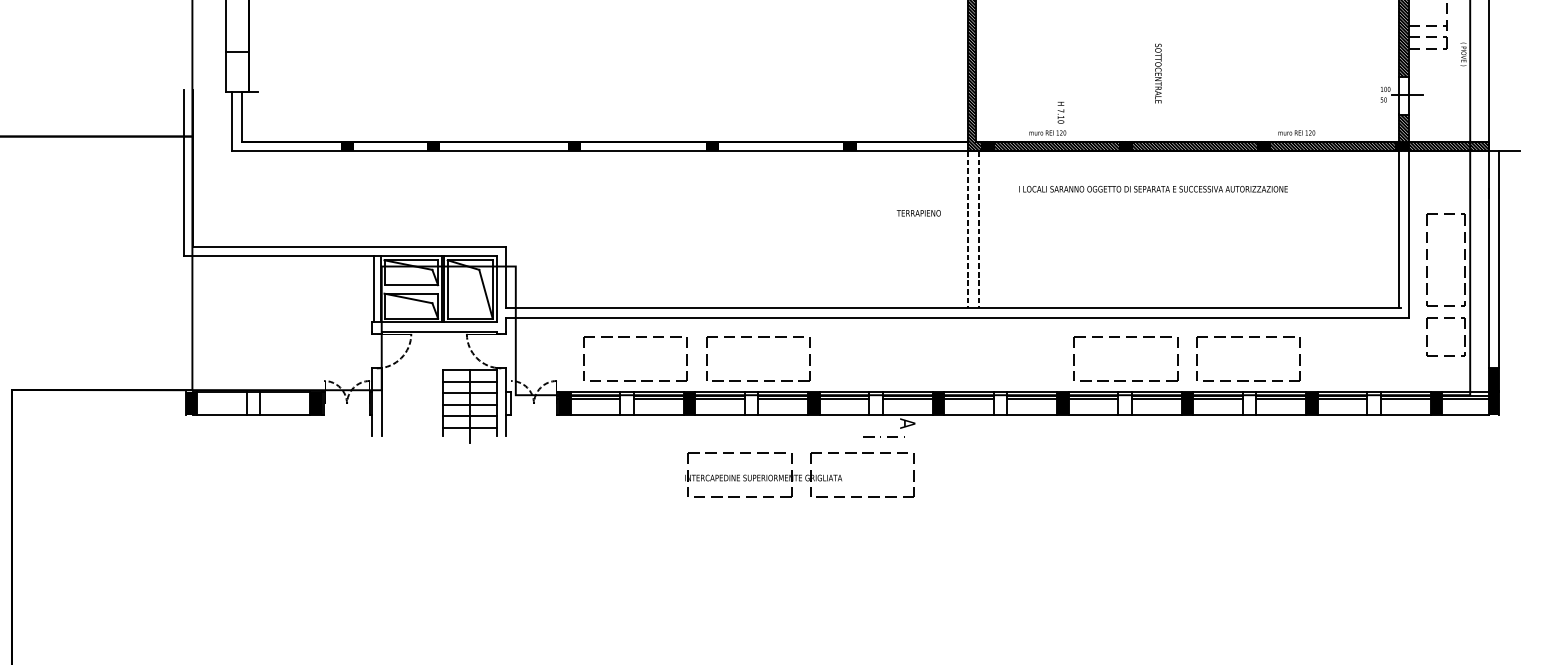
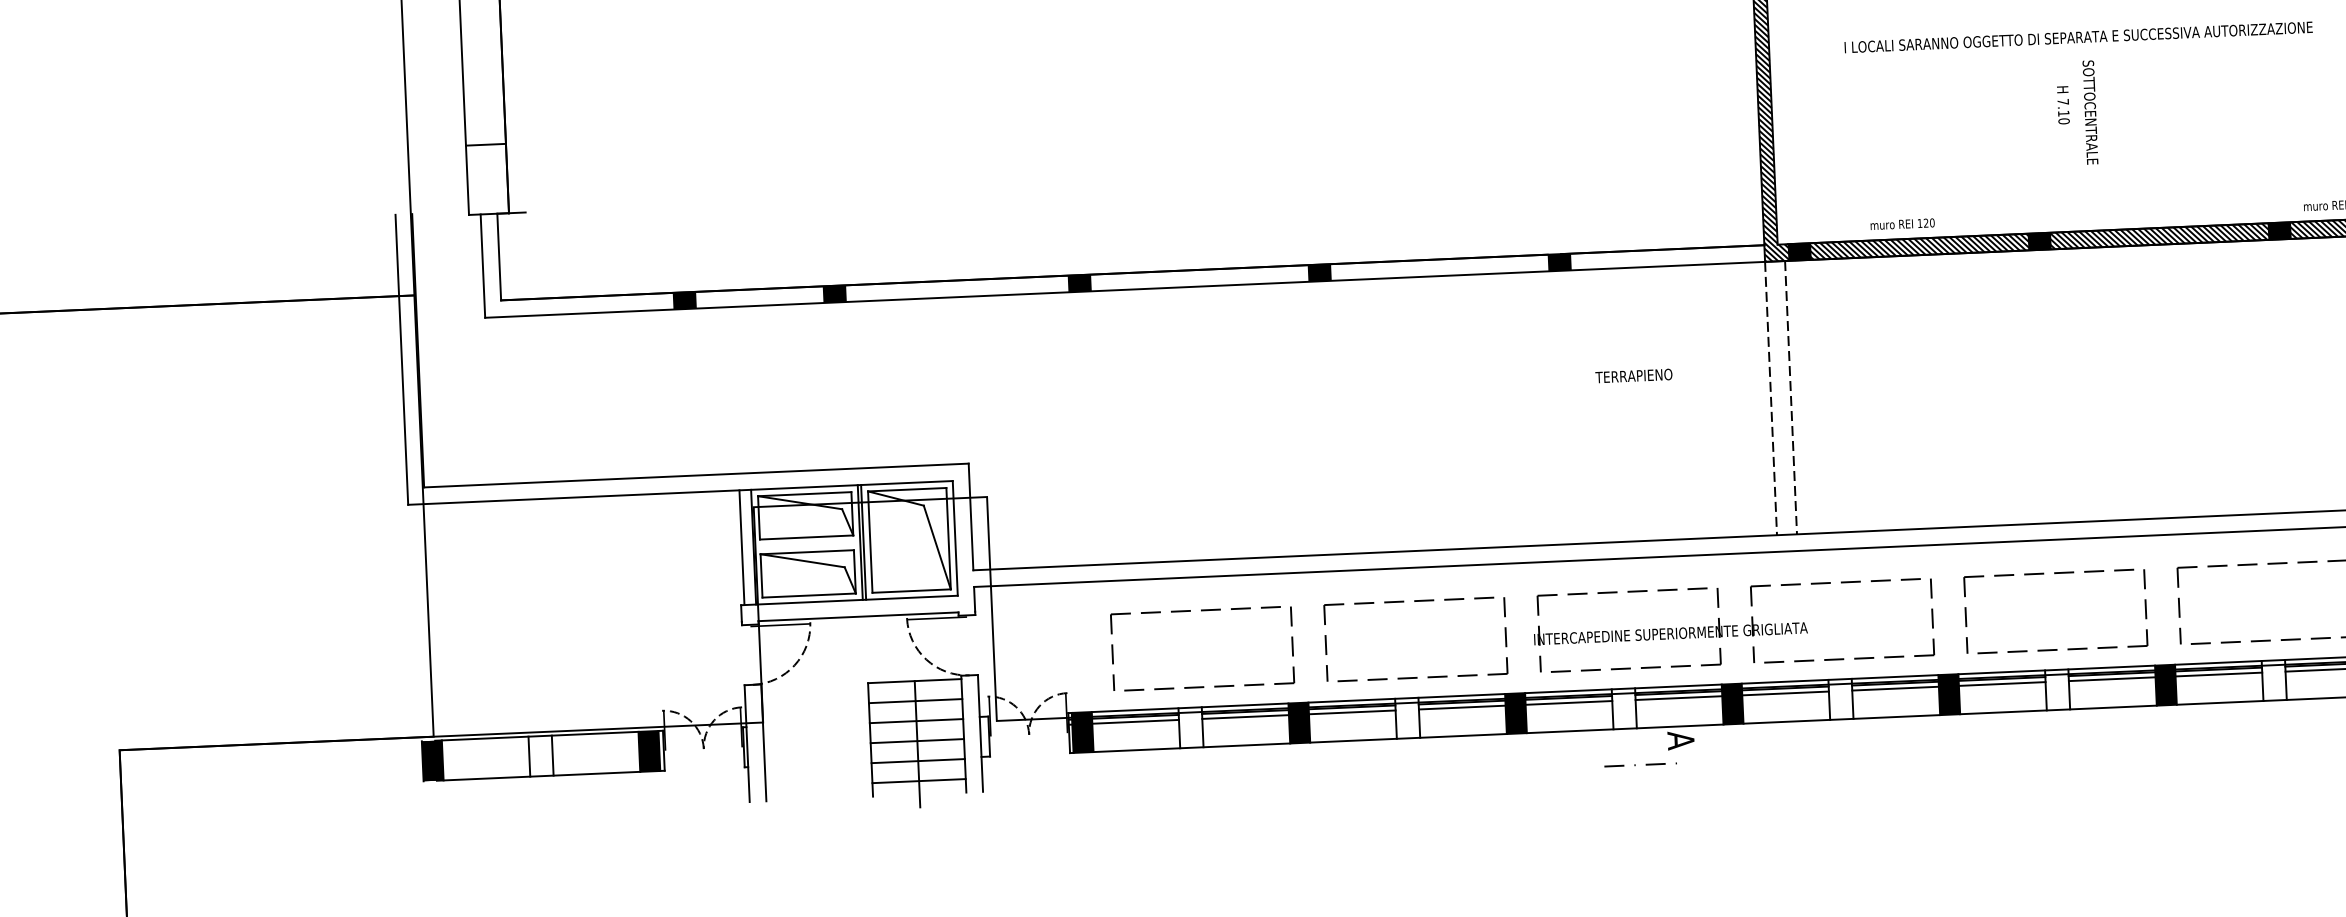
text: (1060, 112) -> (2062, 104), moved
text: (1153, 189) -> (2078, 37), moved
text: (918, 213) -> (1633, 376), moved
part: (799, 474) -> (1733, 624), moved

